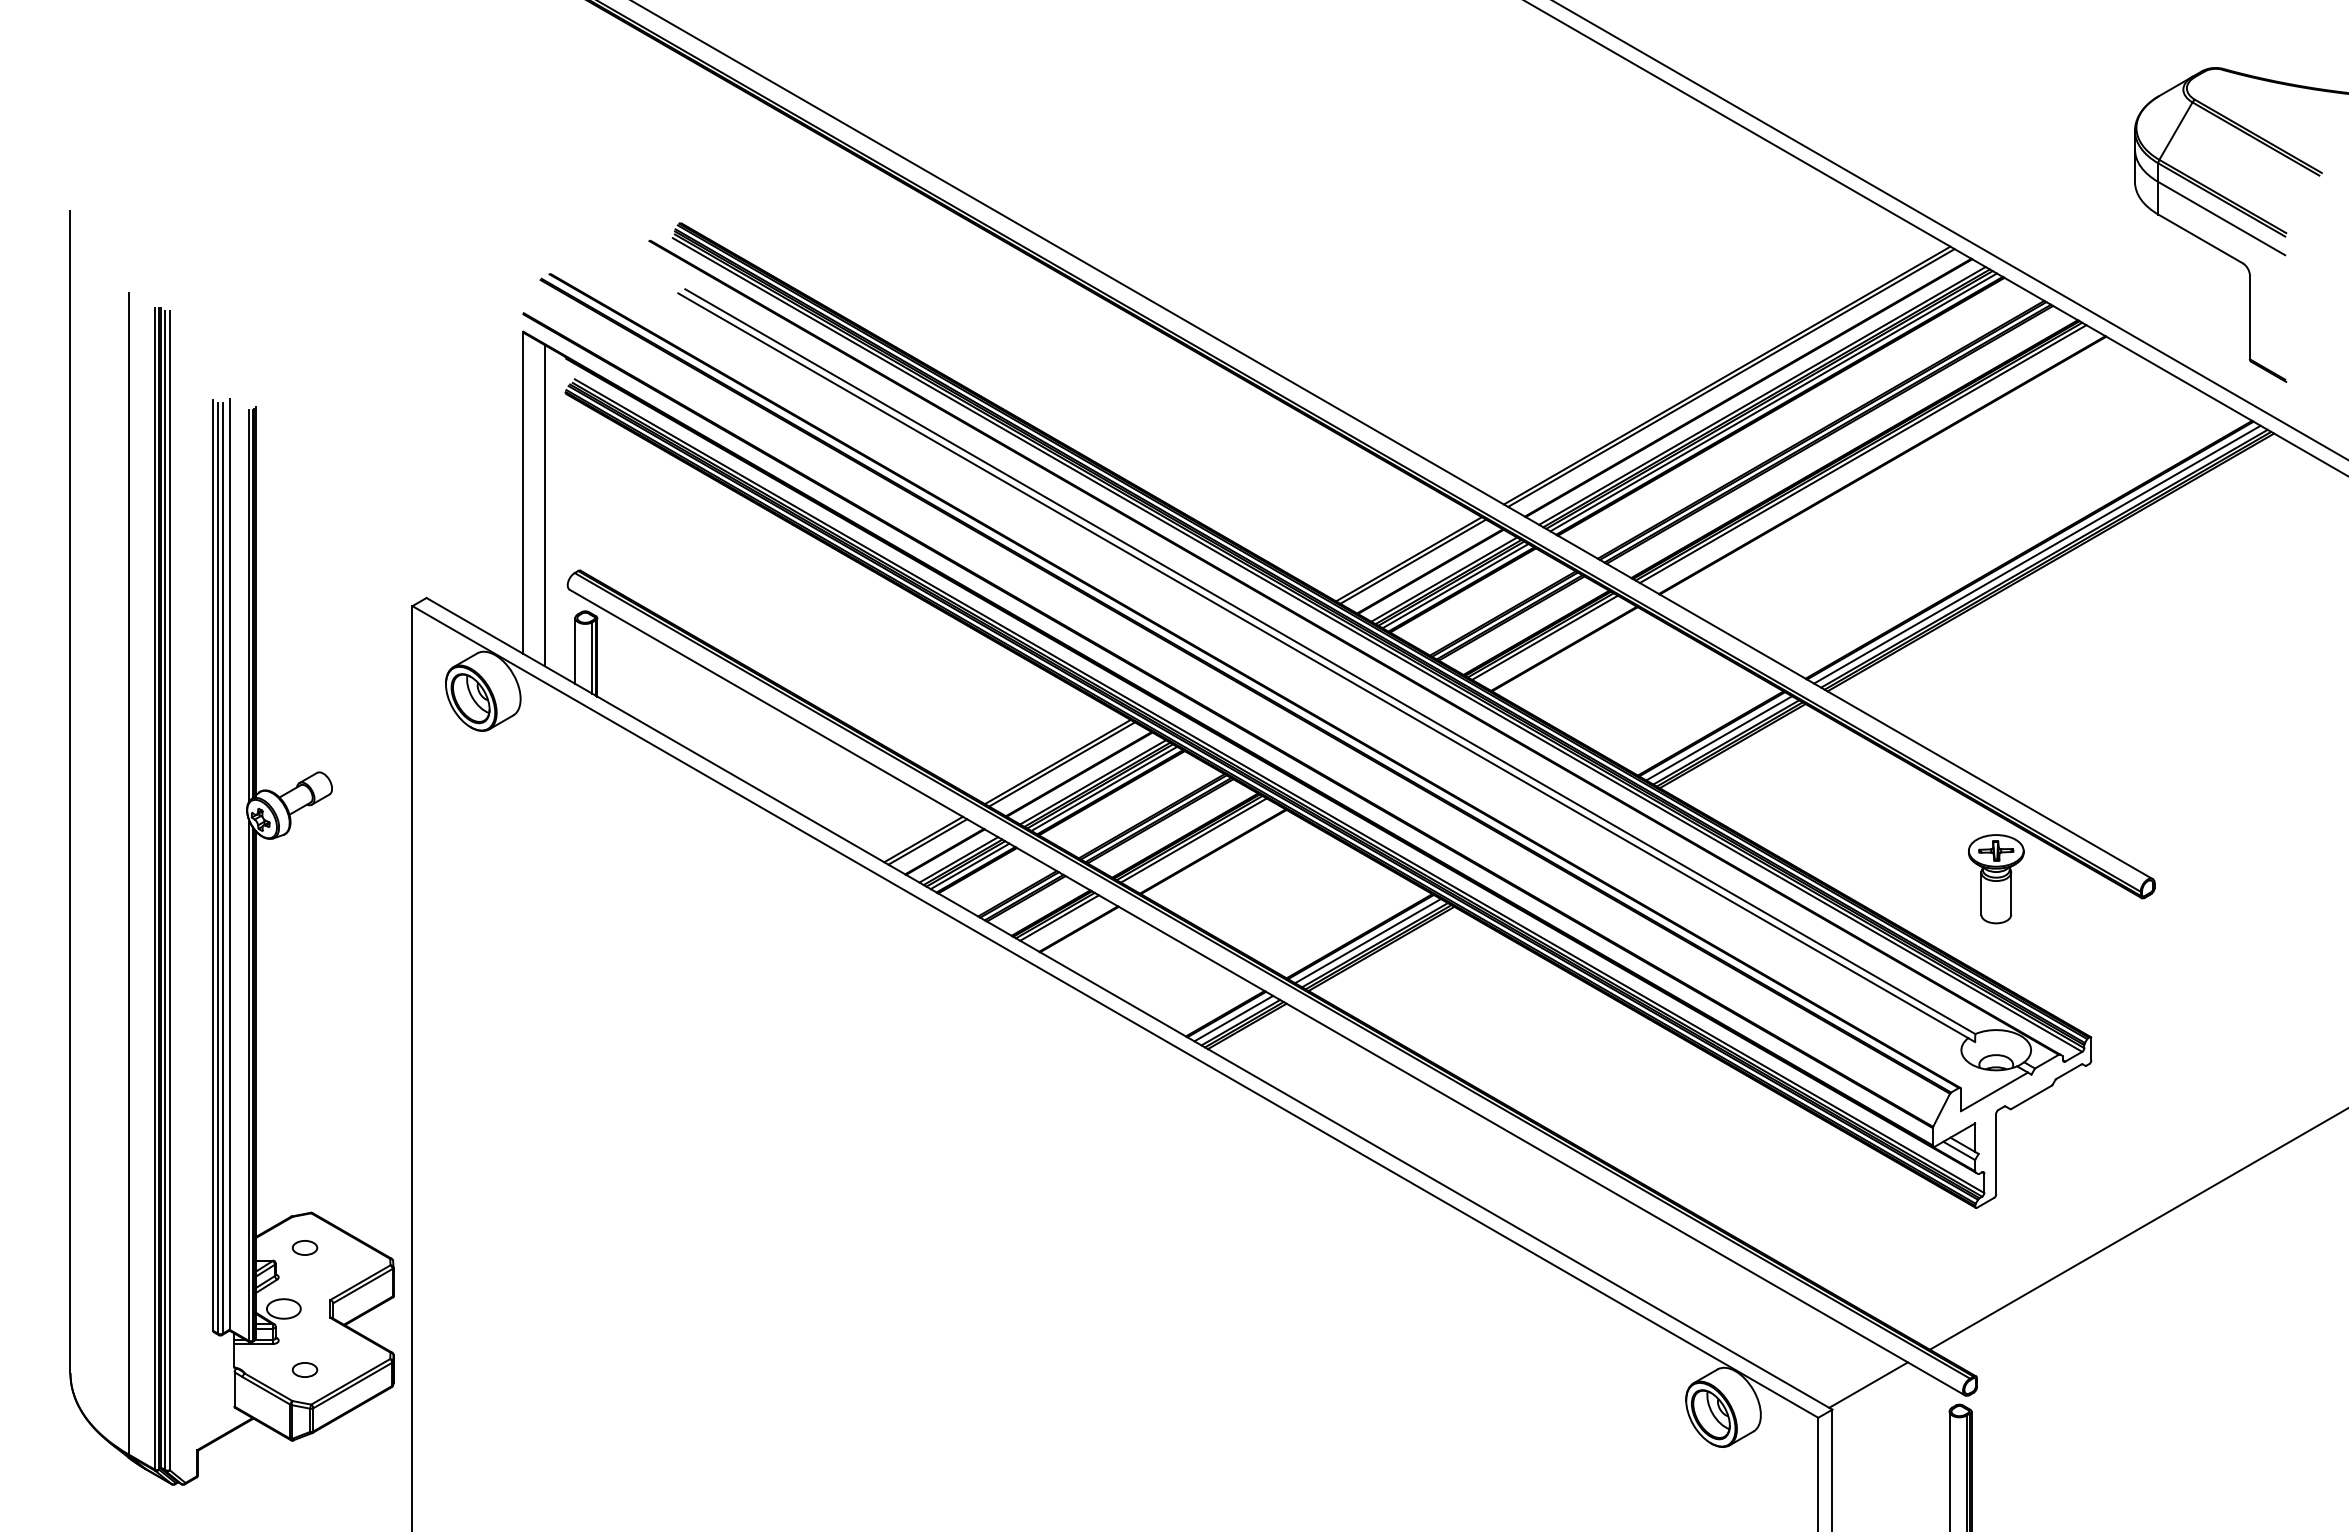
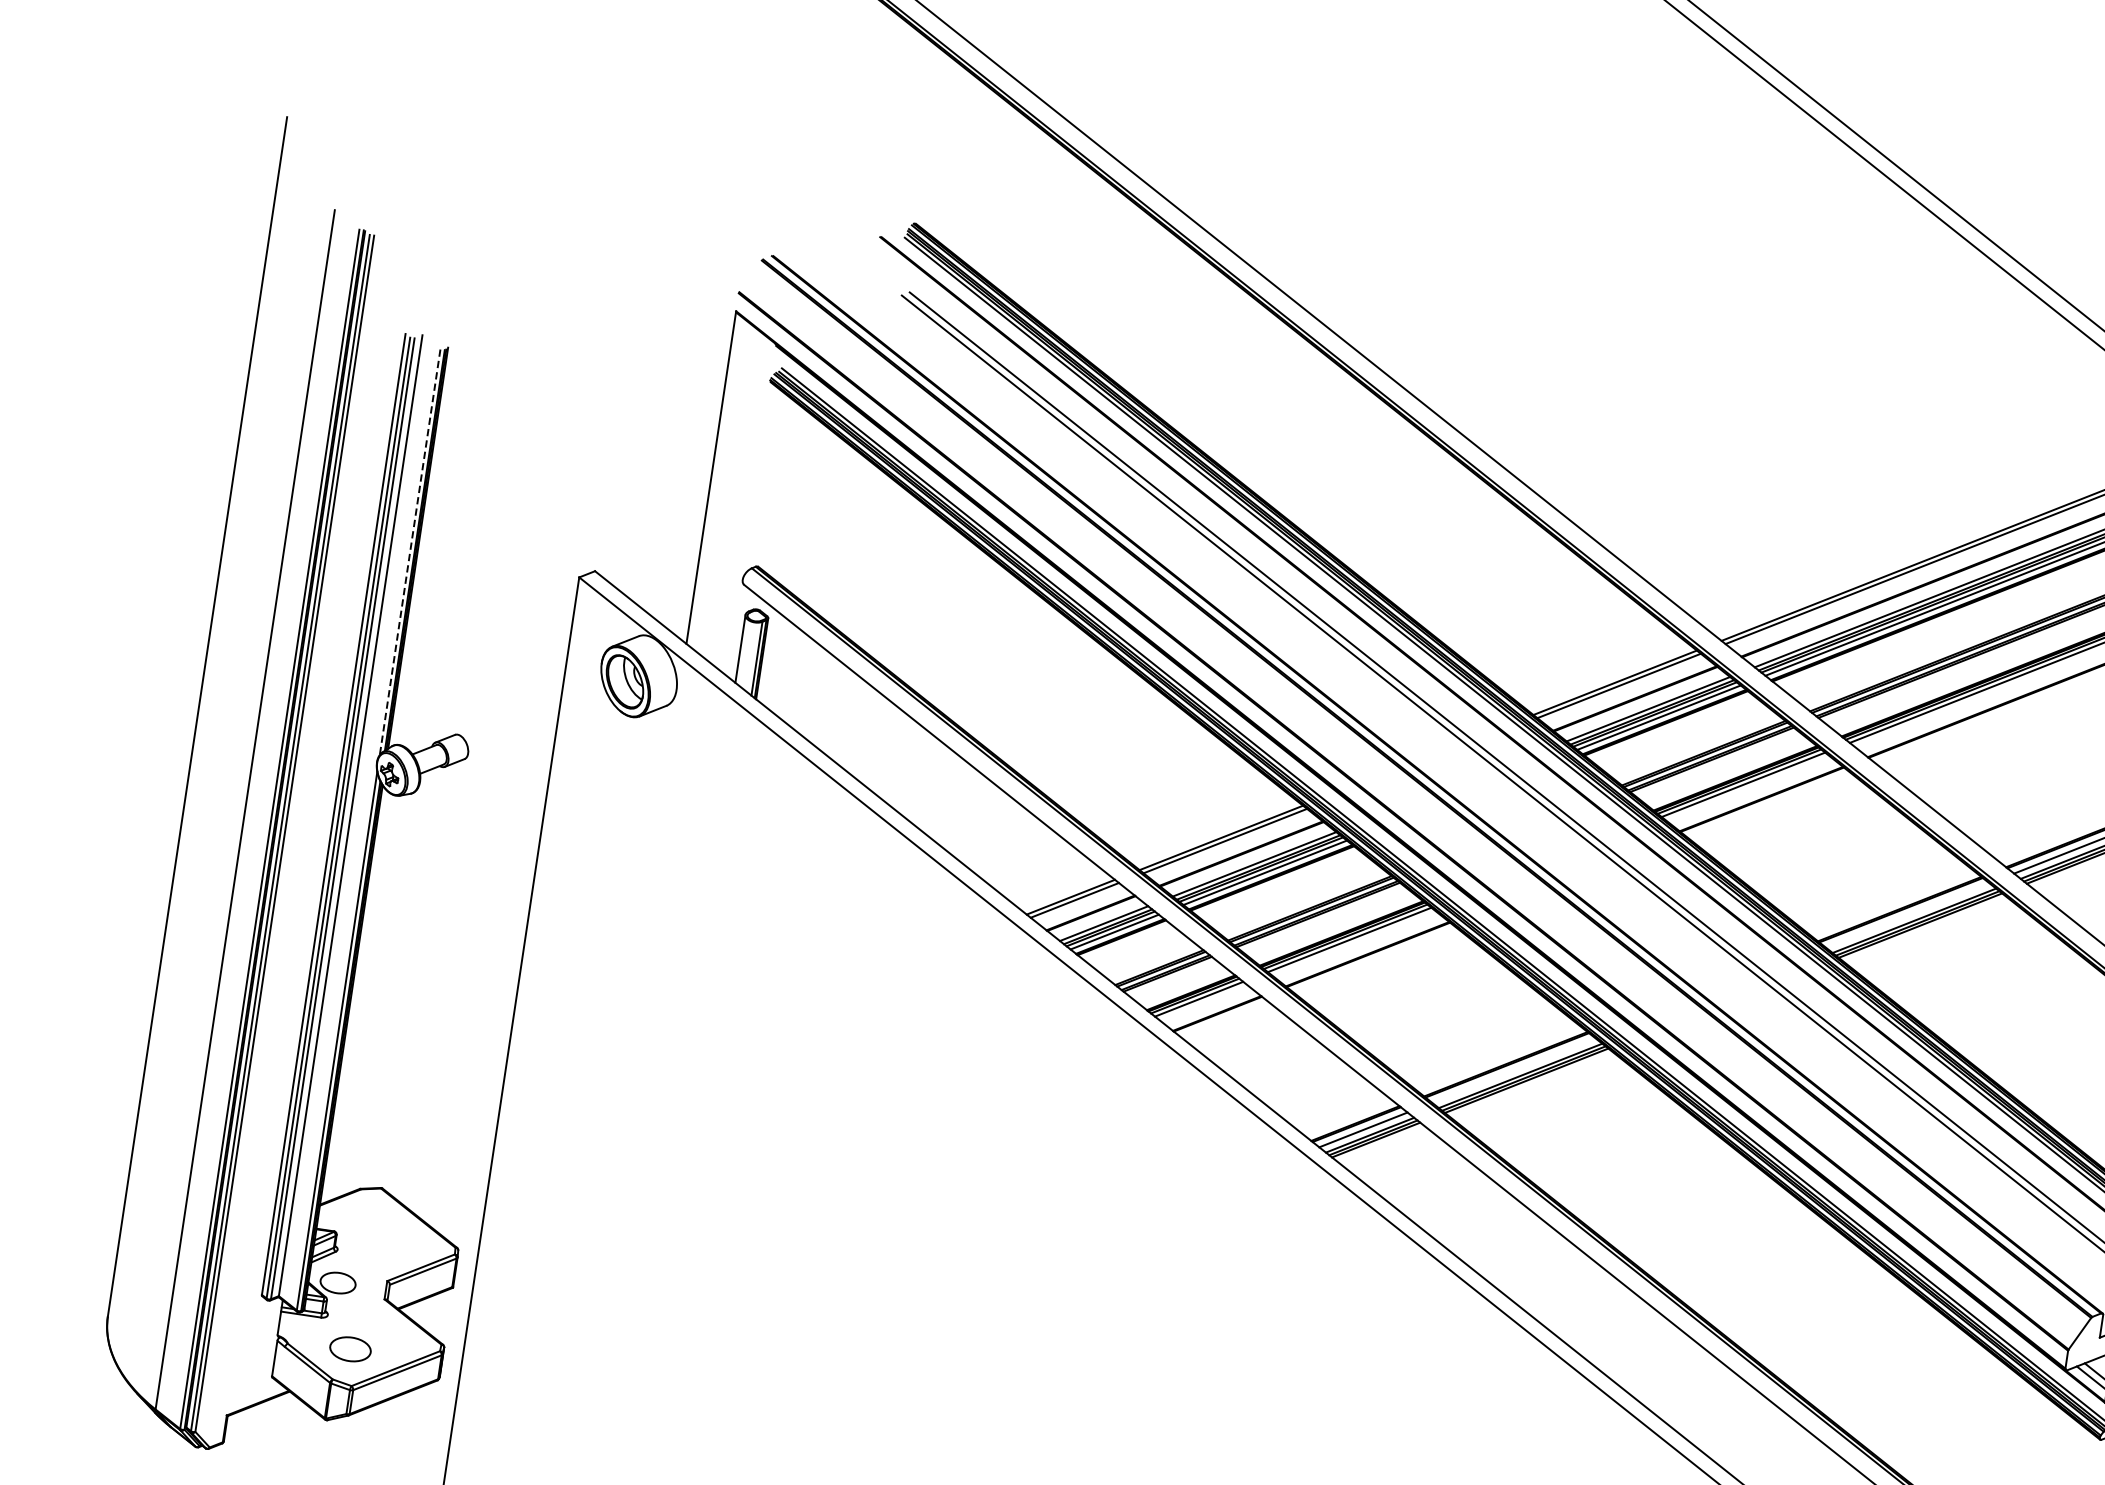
line: (544, 505) -> (731, 493), removed
line: (248, 606) -> (409, 552), solid -> dashed
line: (1719, 738) -> (1908, 915), removed
line: (1367, 941) -> (1513, 1070), removed
part: (304, 1247) -> (368, 1222), removed
part: (304, 1369) -> (350, 1348), size x1.6

